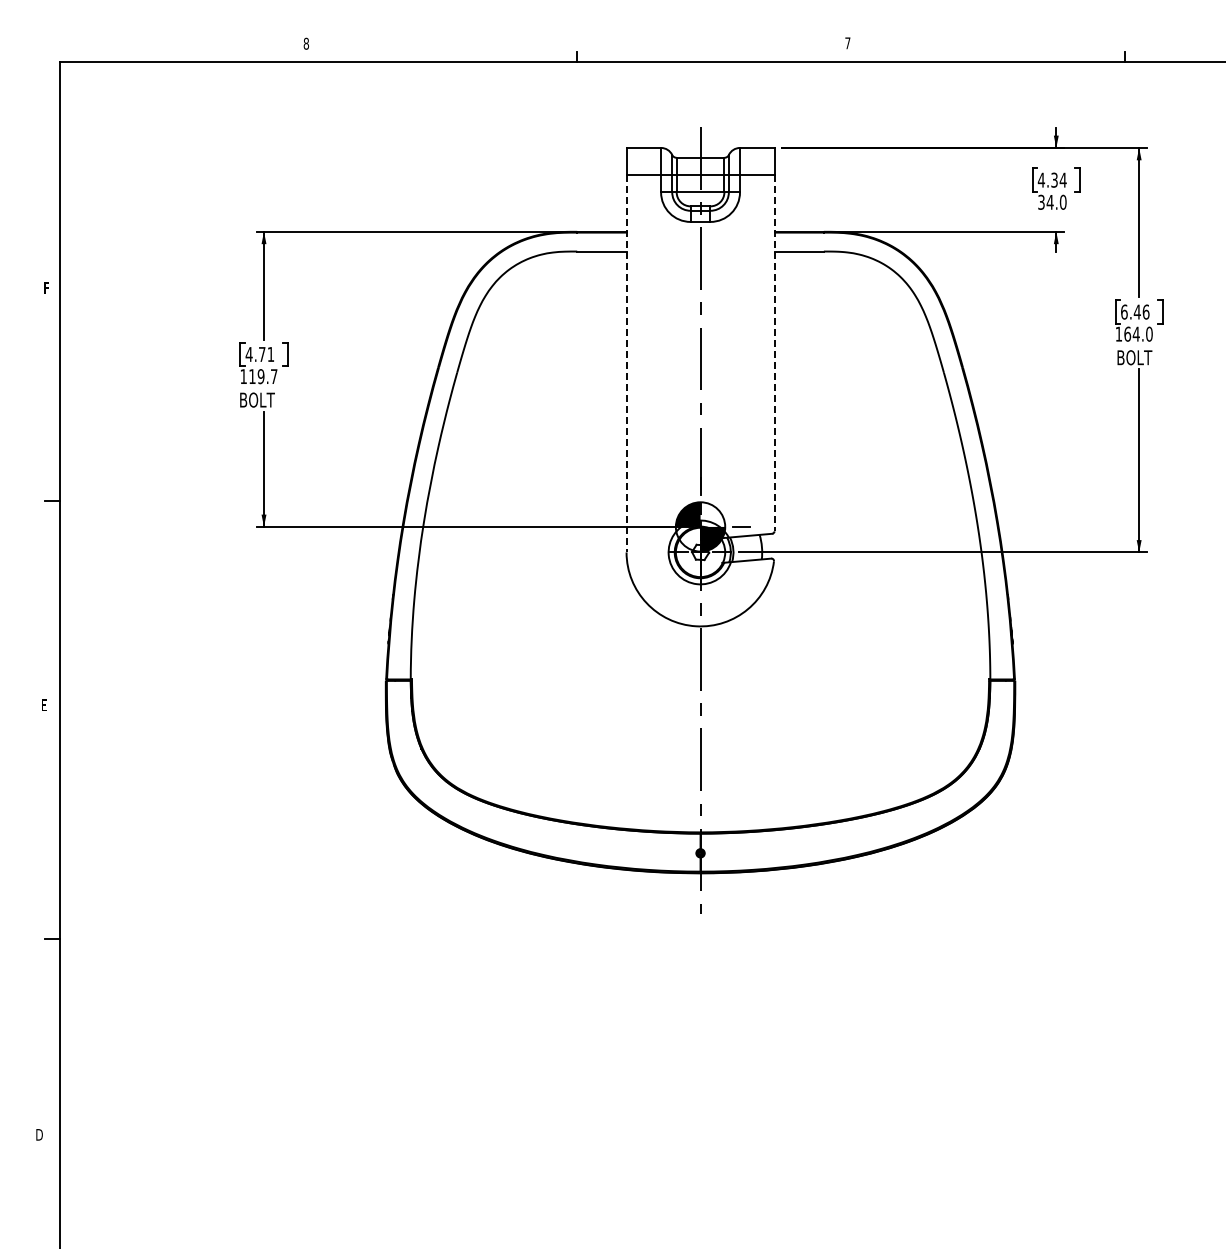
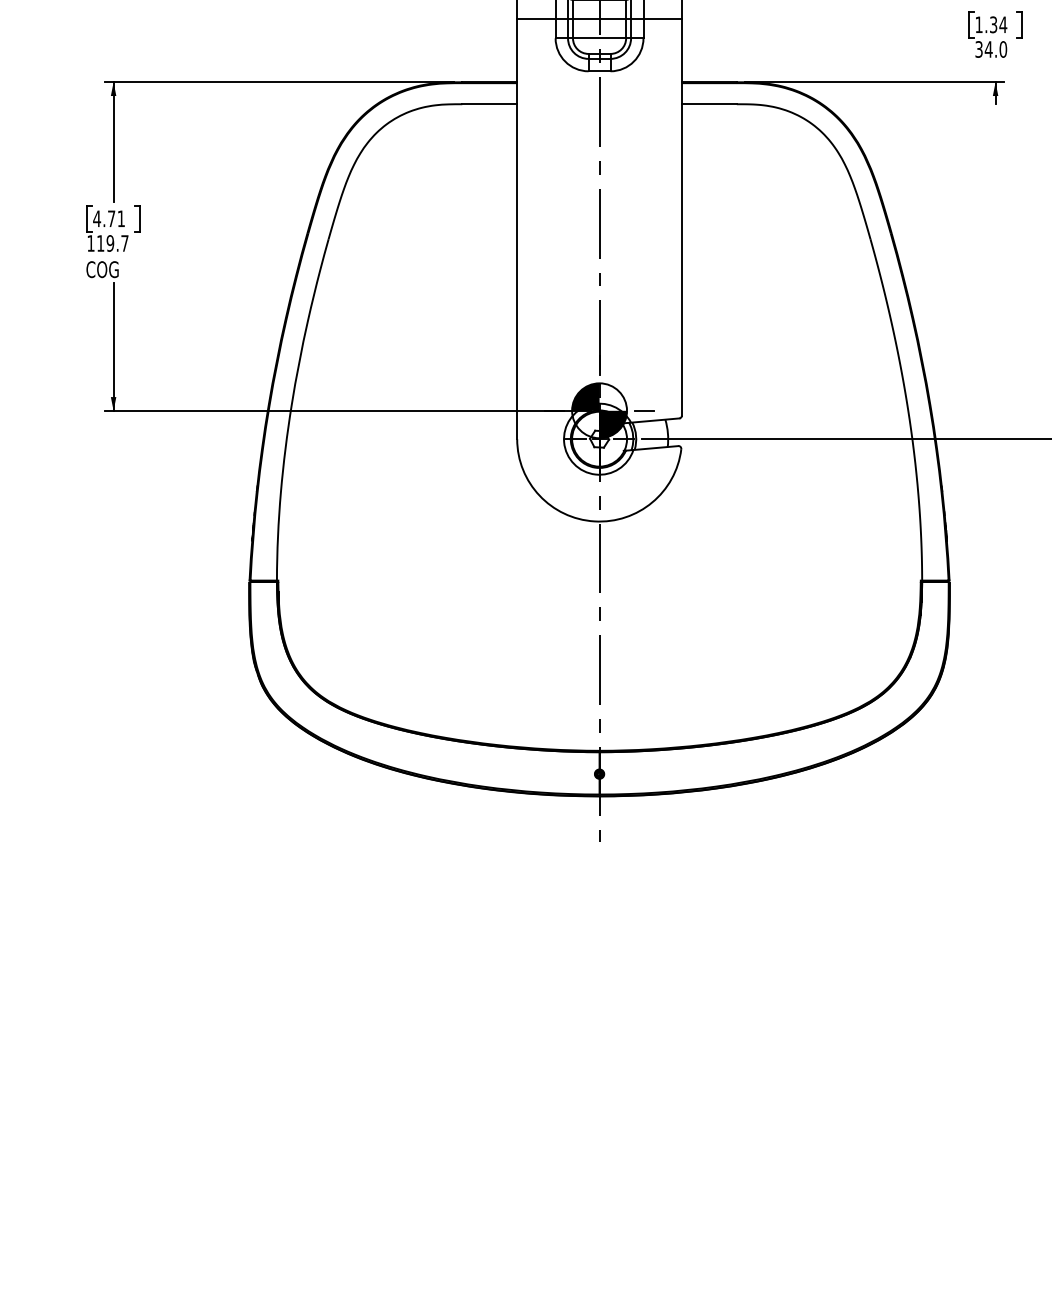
text: (1041, 179) -> (979, 24), 4.34 -> 1.34
line: (774, 353) -> (681, 217), dashed -> solid
line: (626, 363) -> (517, 228), dashed -> solid
text: (256, 399) -> (105, 268), BOLT -> COG

